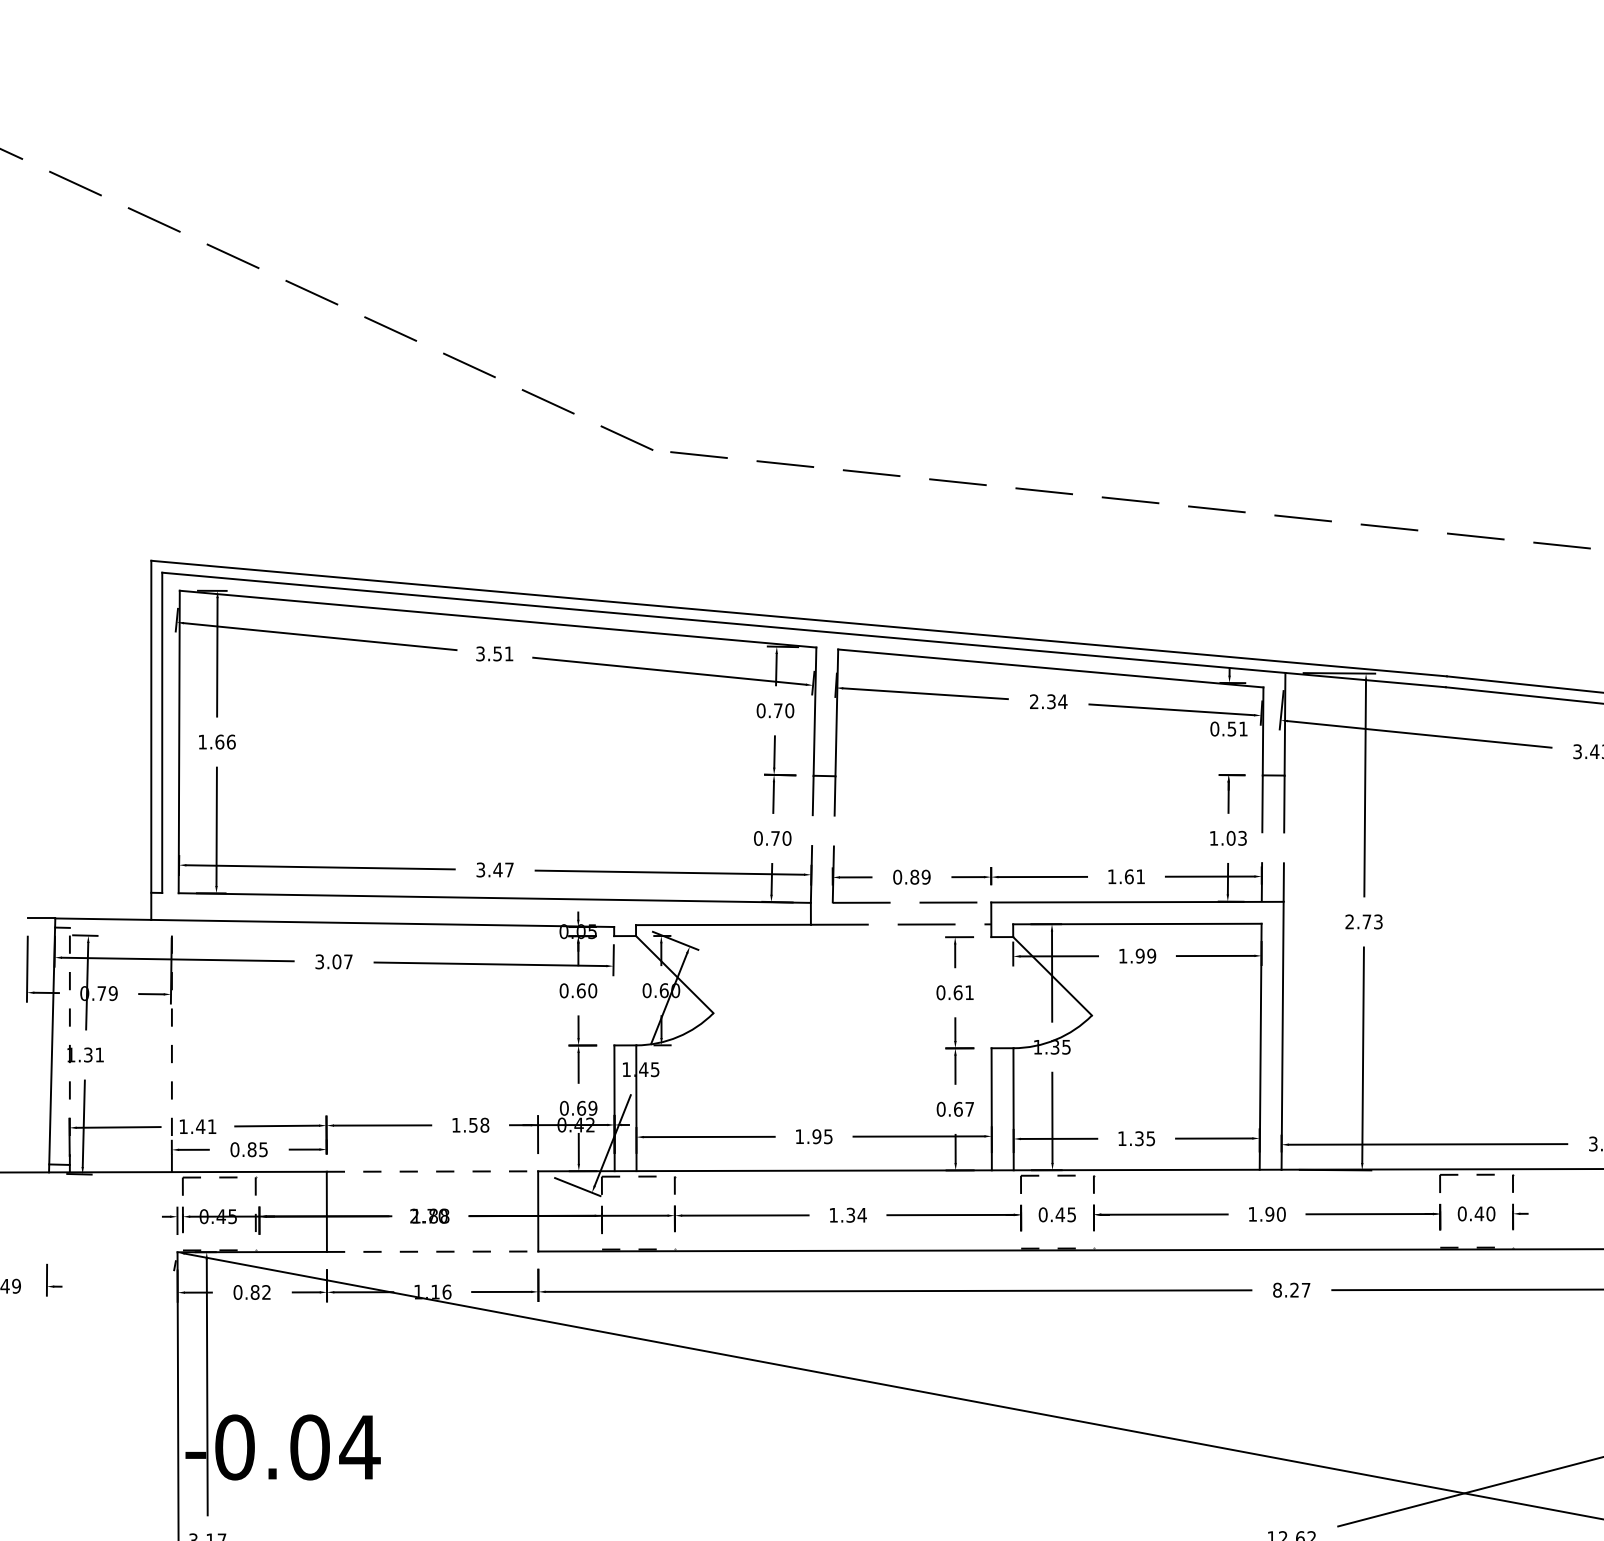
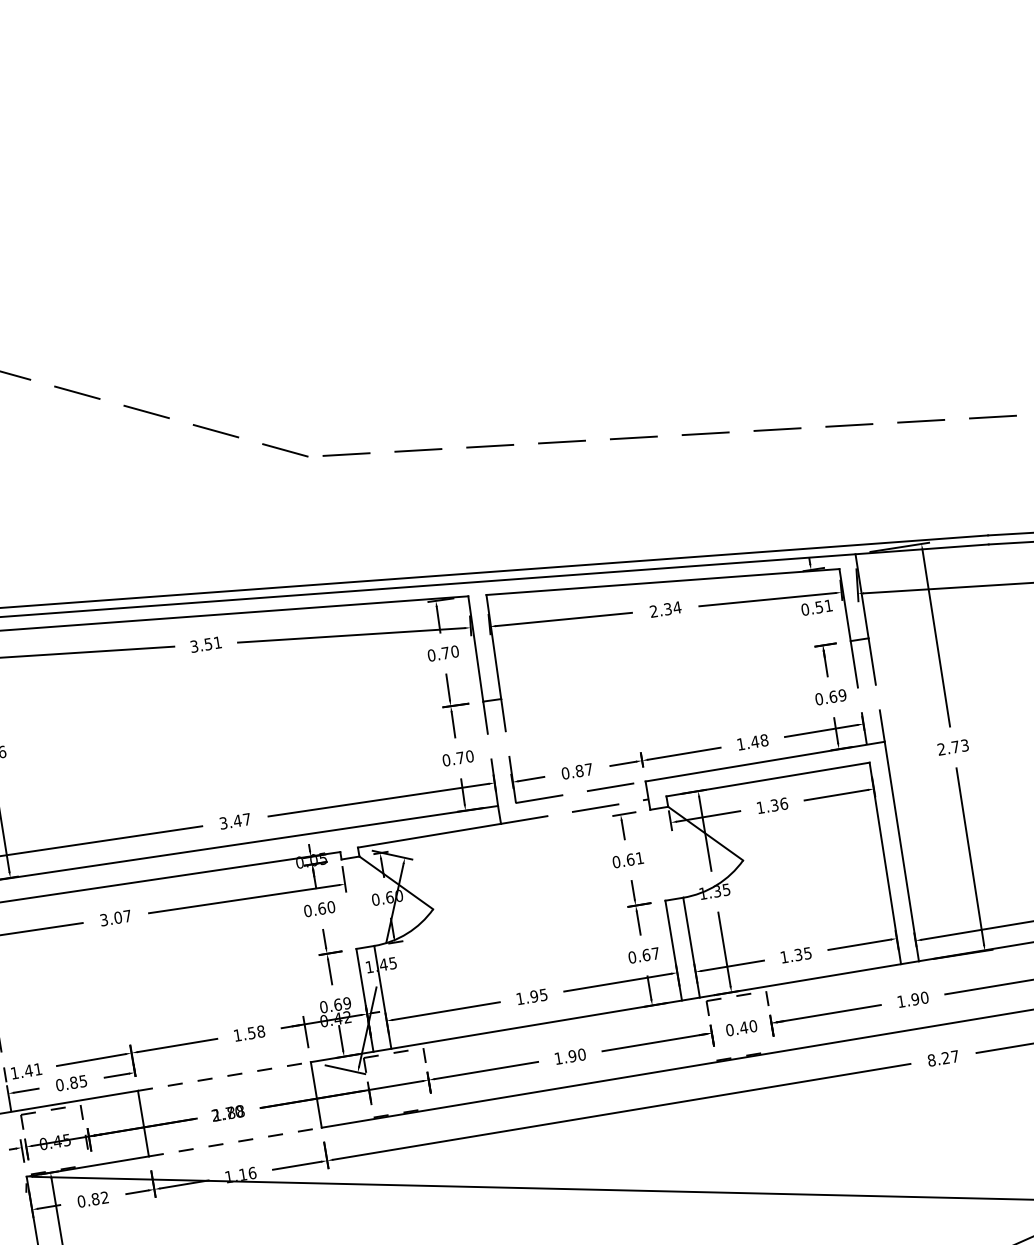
text: (1227, 837) -> (830, 696), 1.03 -> 0.69
text: (925, 876) -> (588, 769), 0.89 -> 0.87
text: (1134, 876) -> (759, 741), 1.61 -> 1.48
text: (1145, 955) -> (778, 804), 1.99 -> 1.36
text: (856, 1214) -> (577, 1054), 1.34 -> 1.90
text: (1071, 1214) -> (753, 1026), 0.45 -> 0.40

